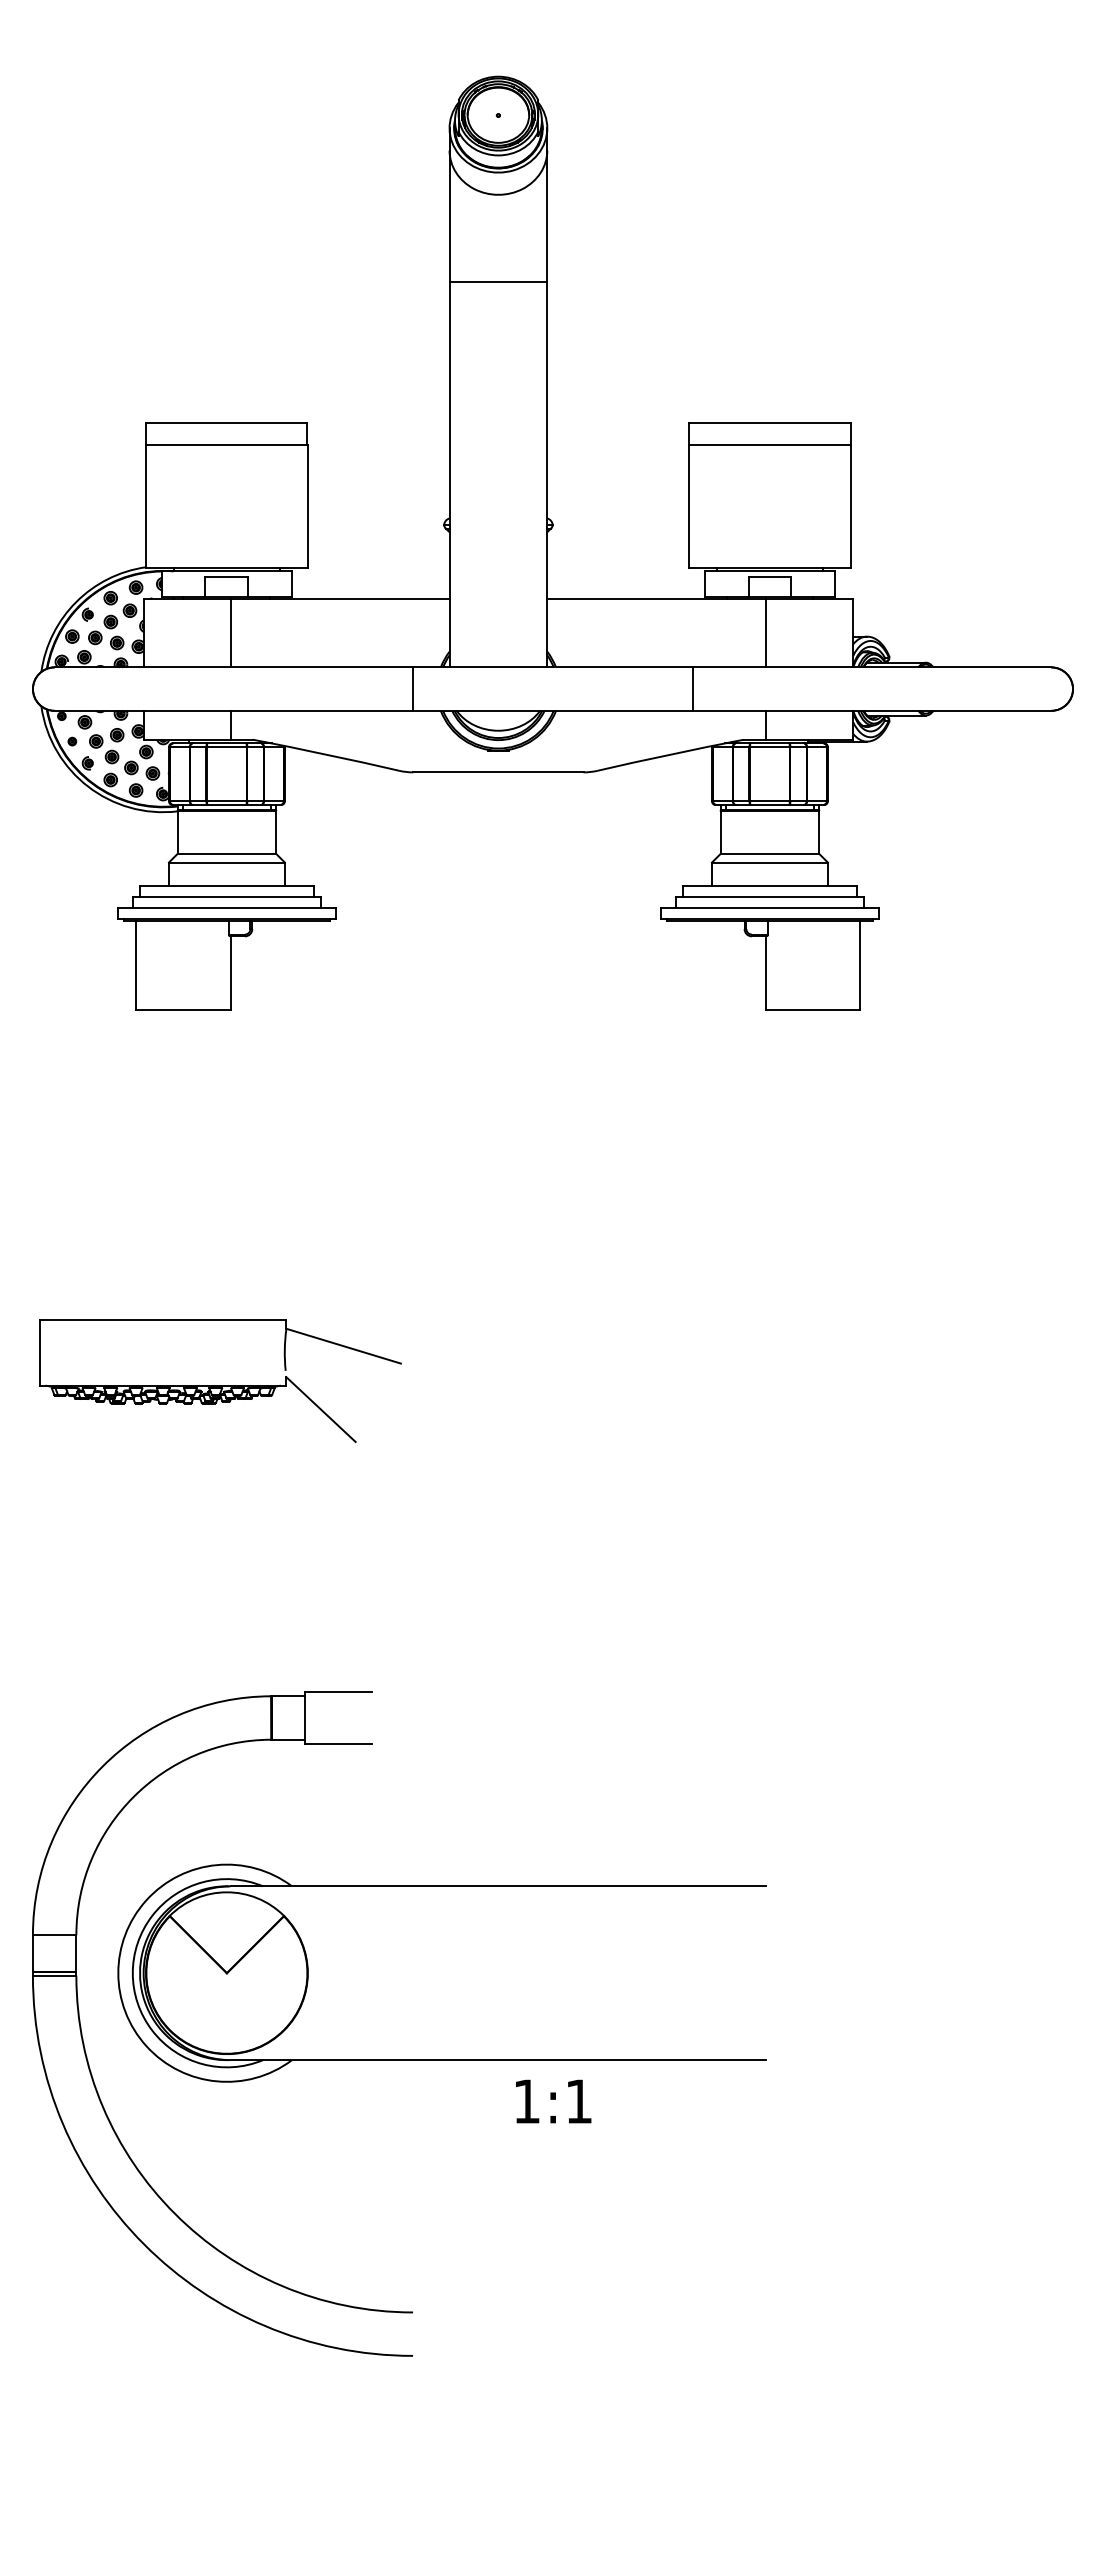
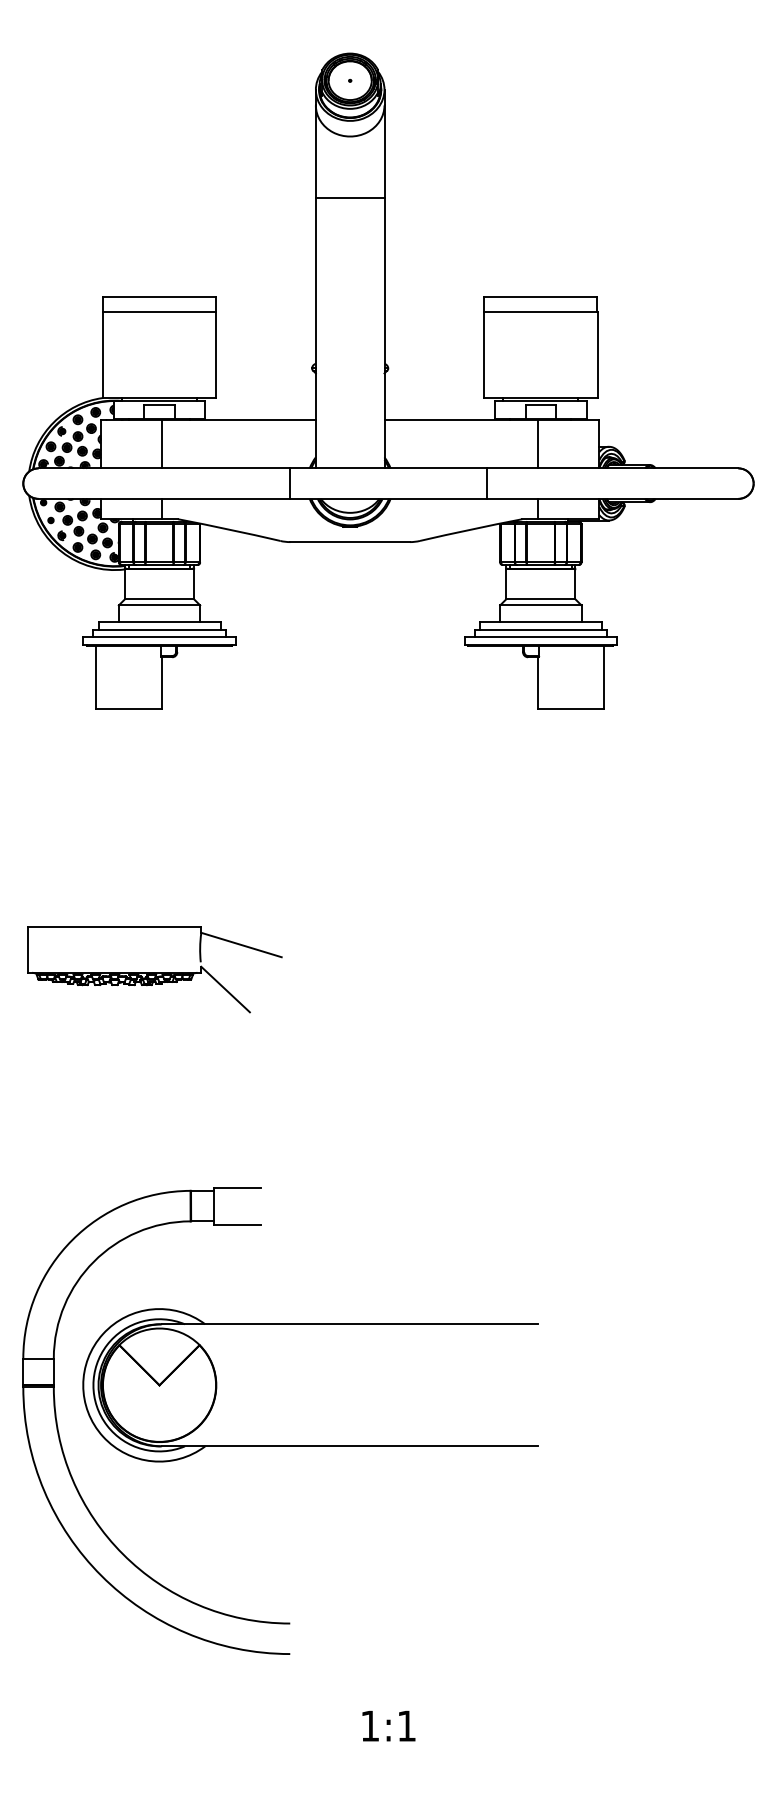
text: (553, 2101) -> (388, 1726), moved

